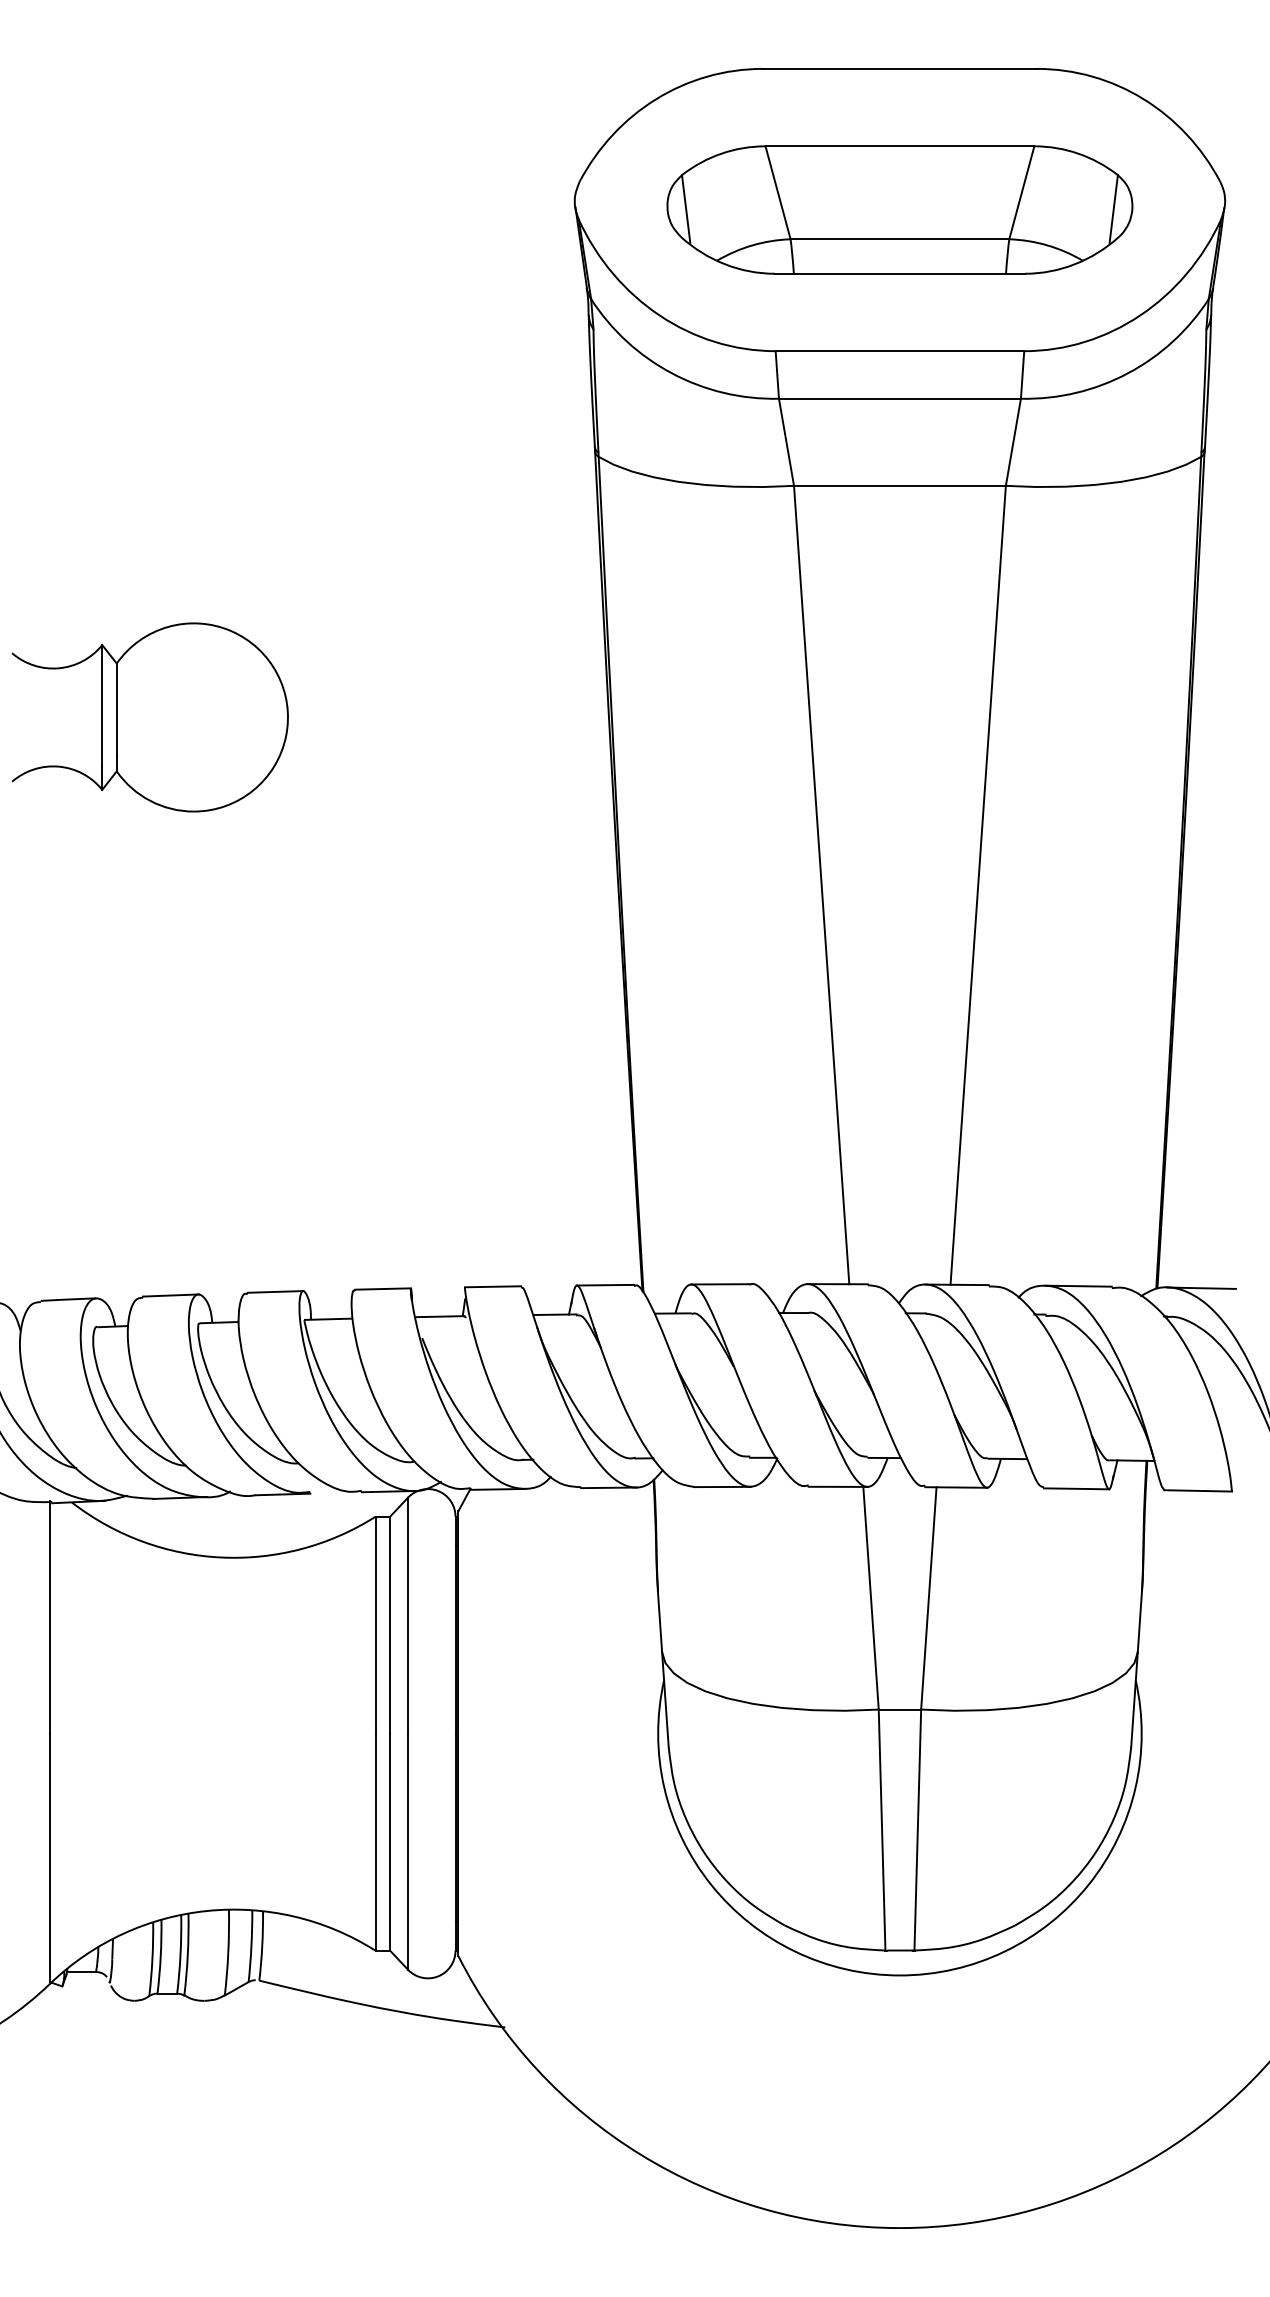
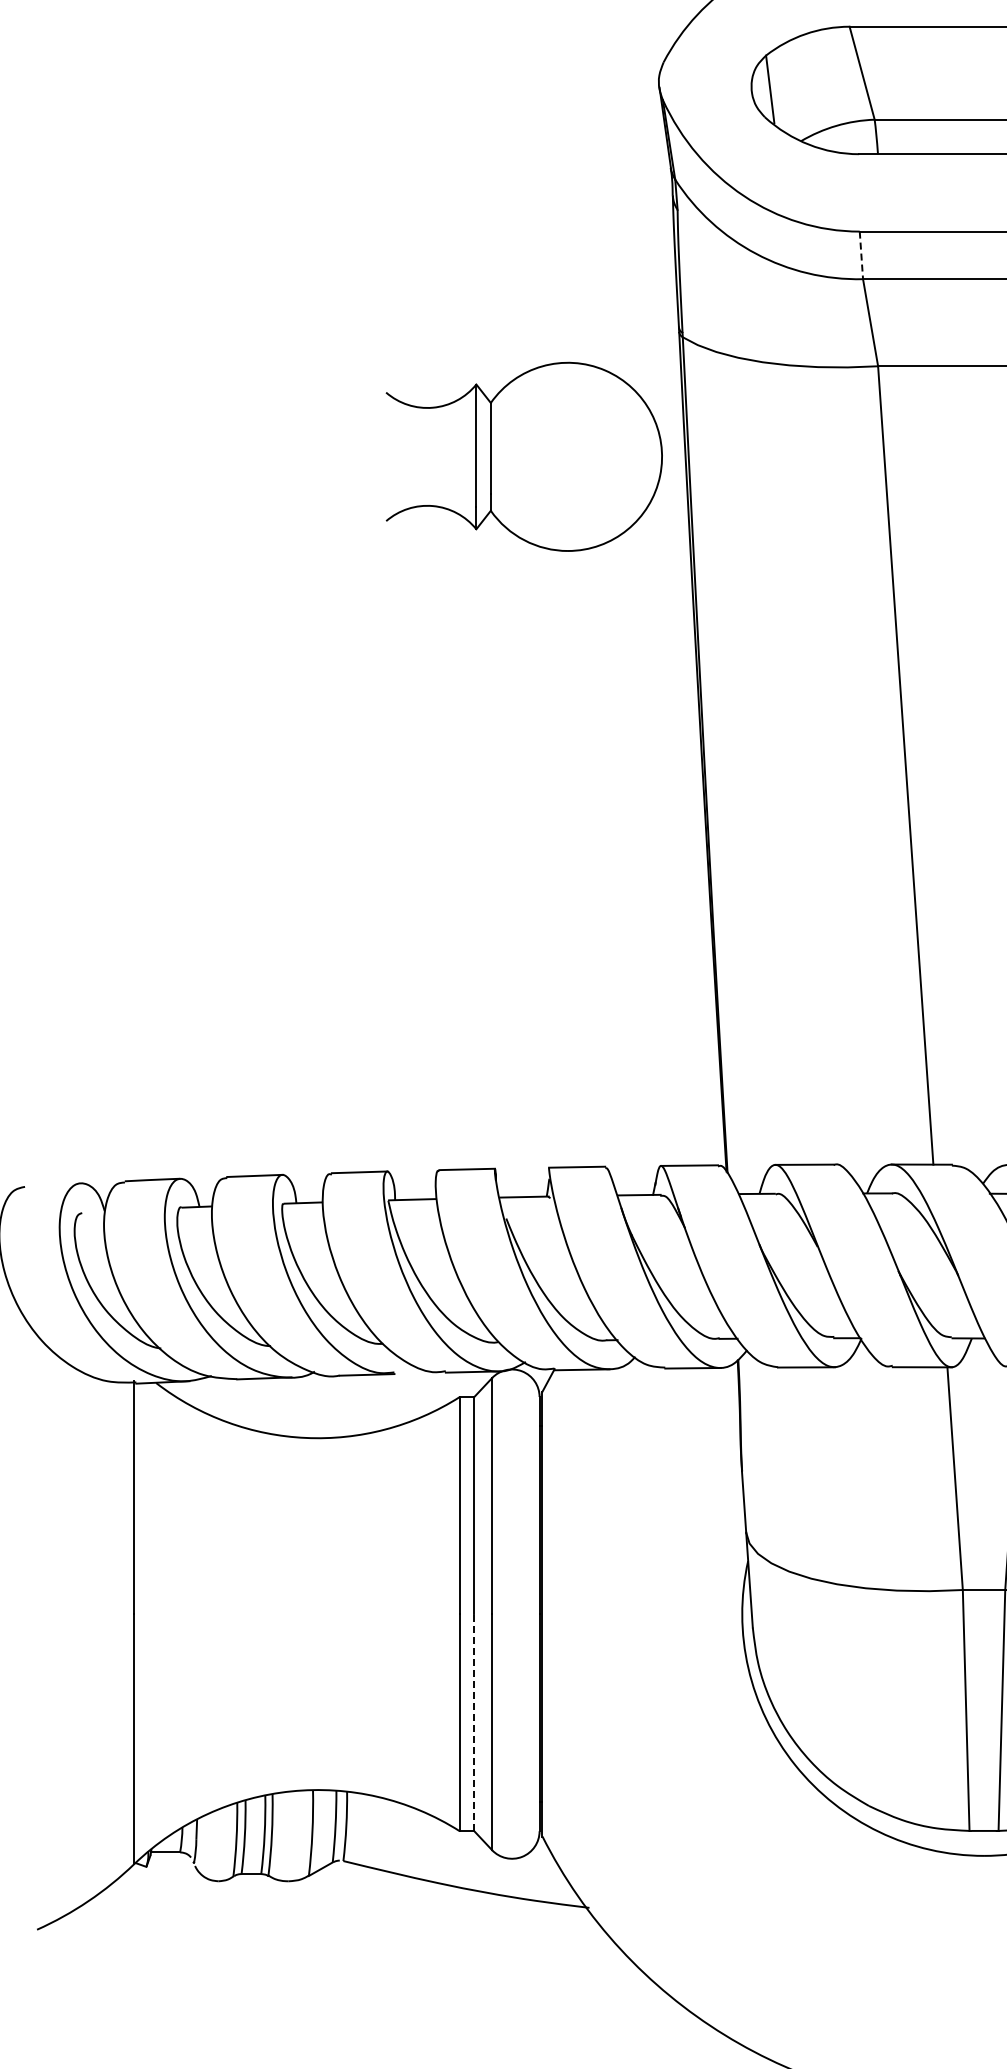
line: (777, 374) -> (861, 254), solid -> dashed
part: (149, 717) -> (523, 456), moved
line: (390, 1842) -> (474, 1722), solid -> dashed

